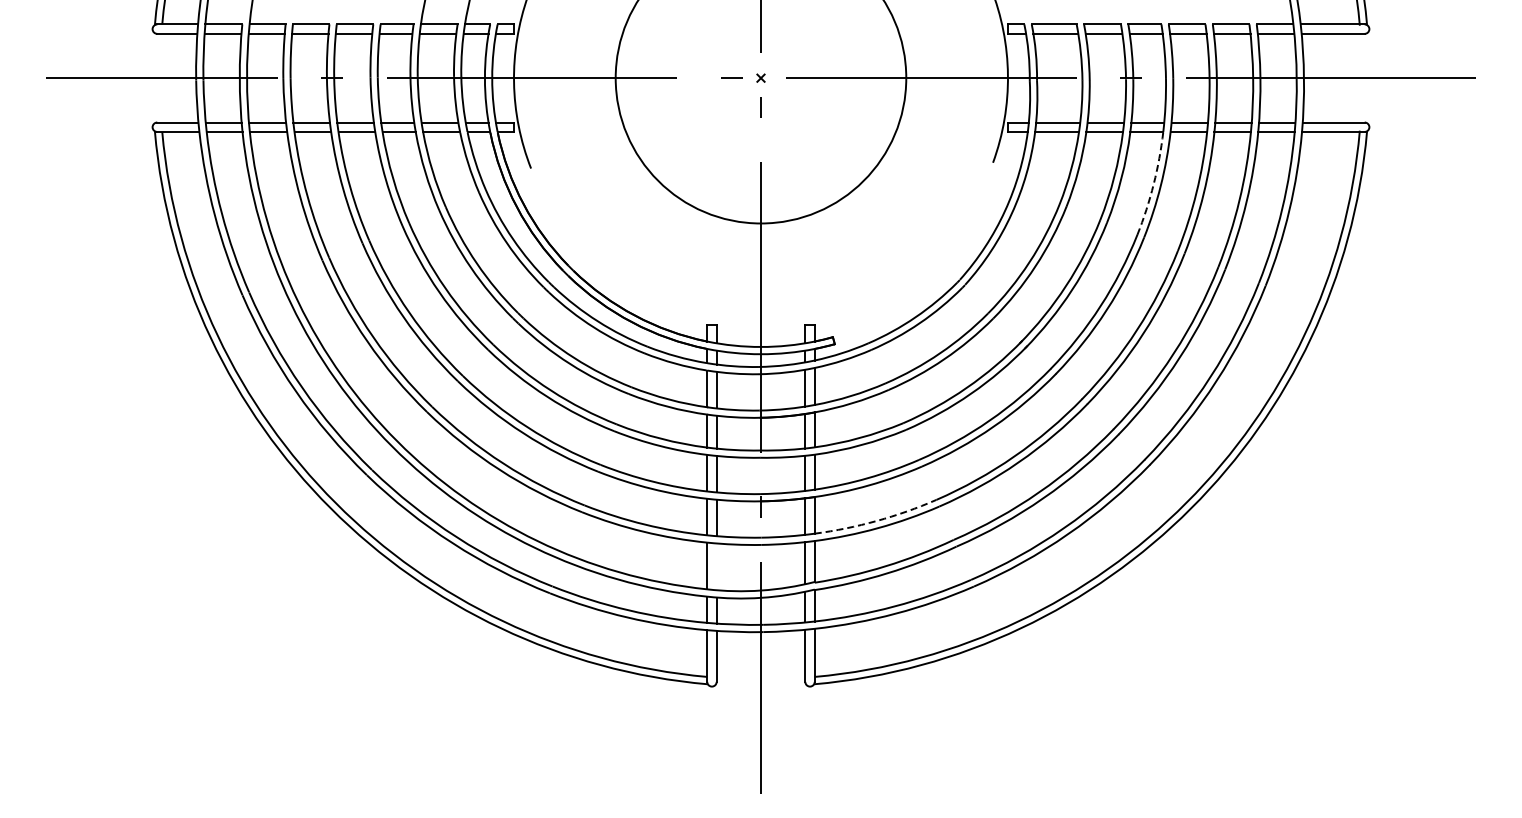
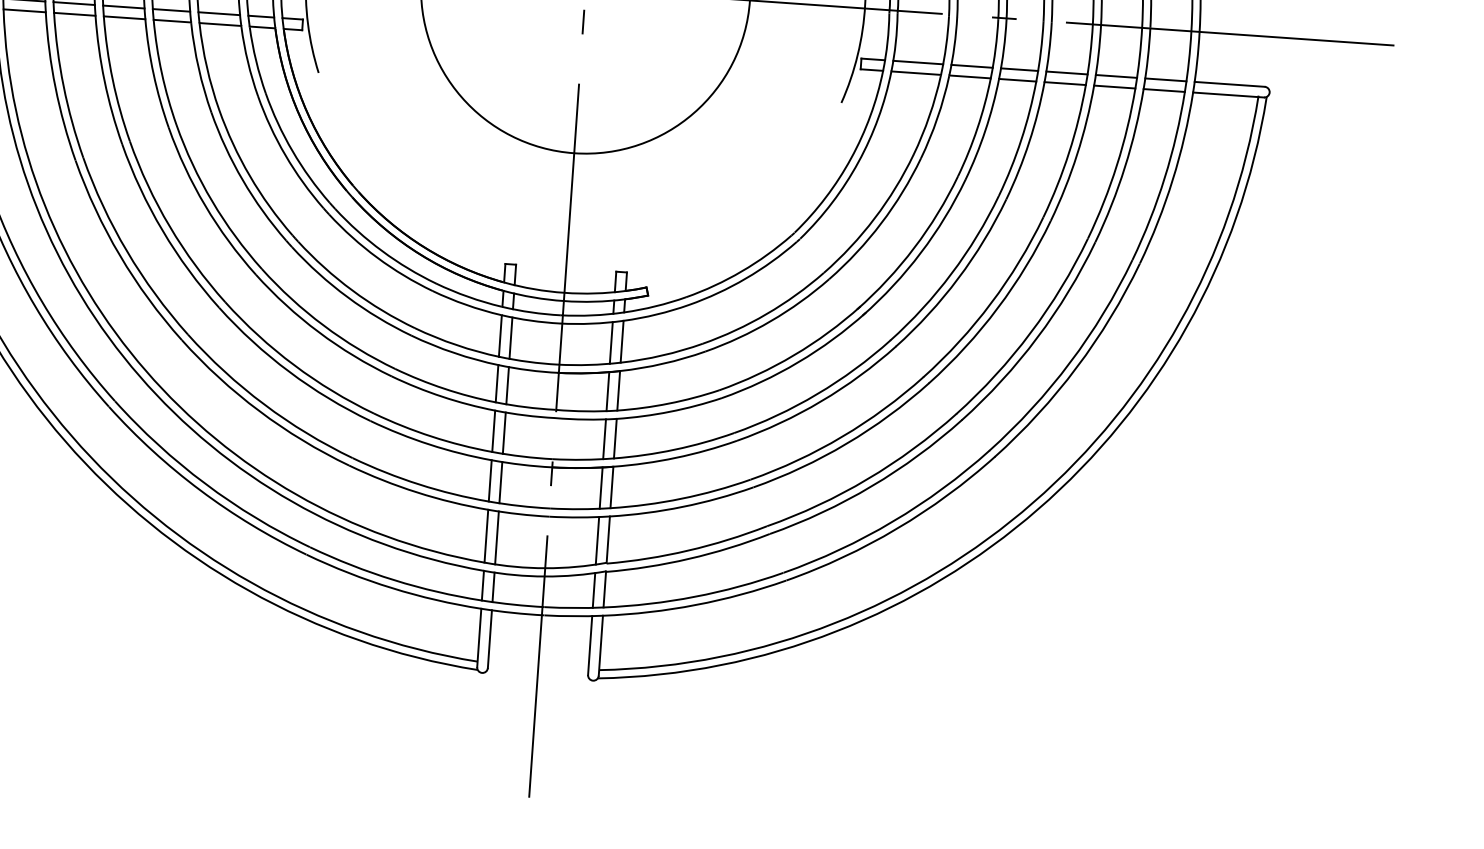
arc: (1153, 184) -> (1021, 140), dashed -> solid
arc: (876, 521) -> (681, 499), dashed -> solid
line: (716, 566) -> (496, 537), added

